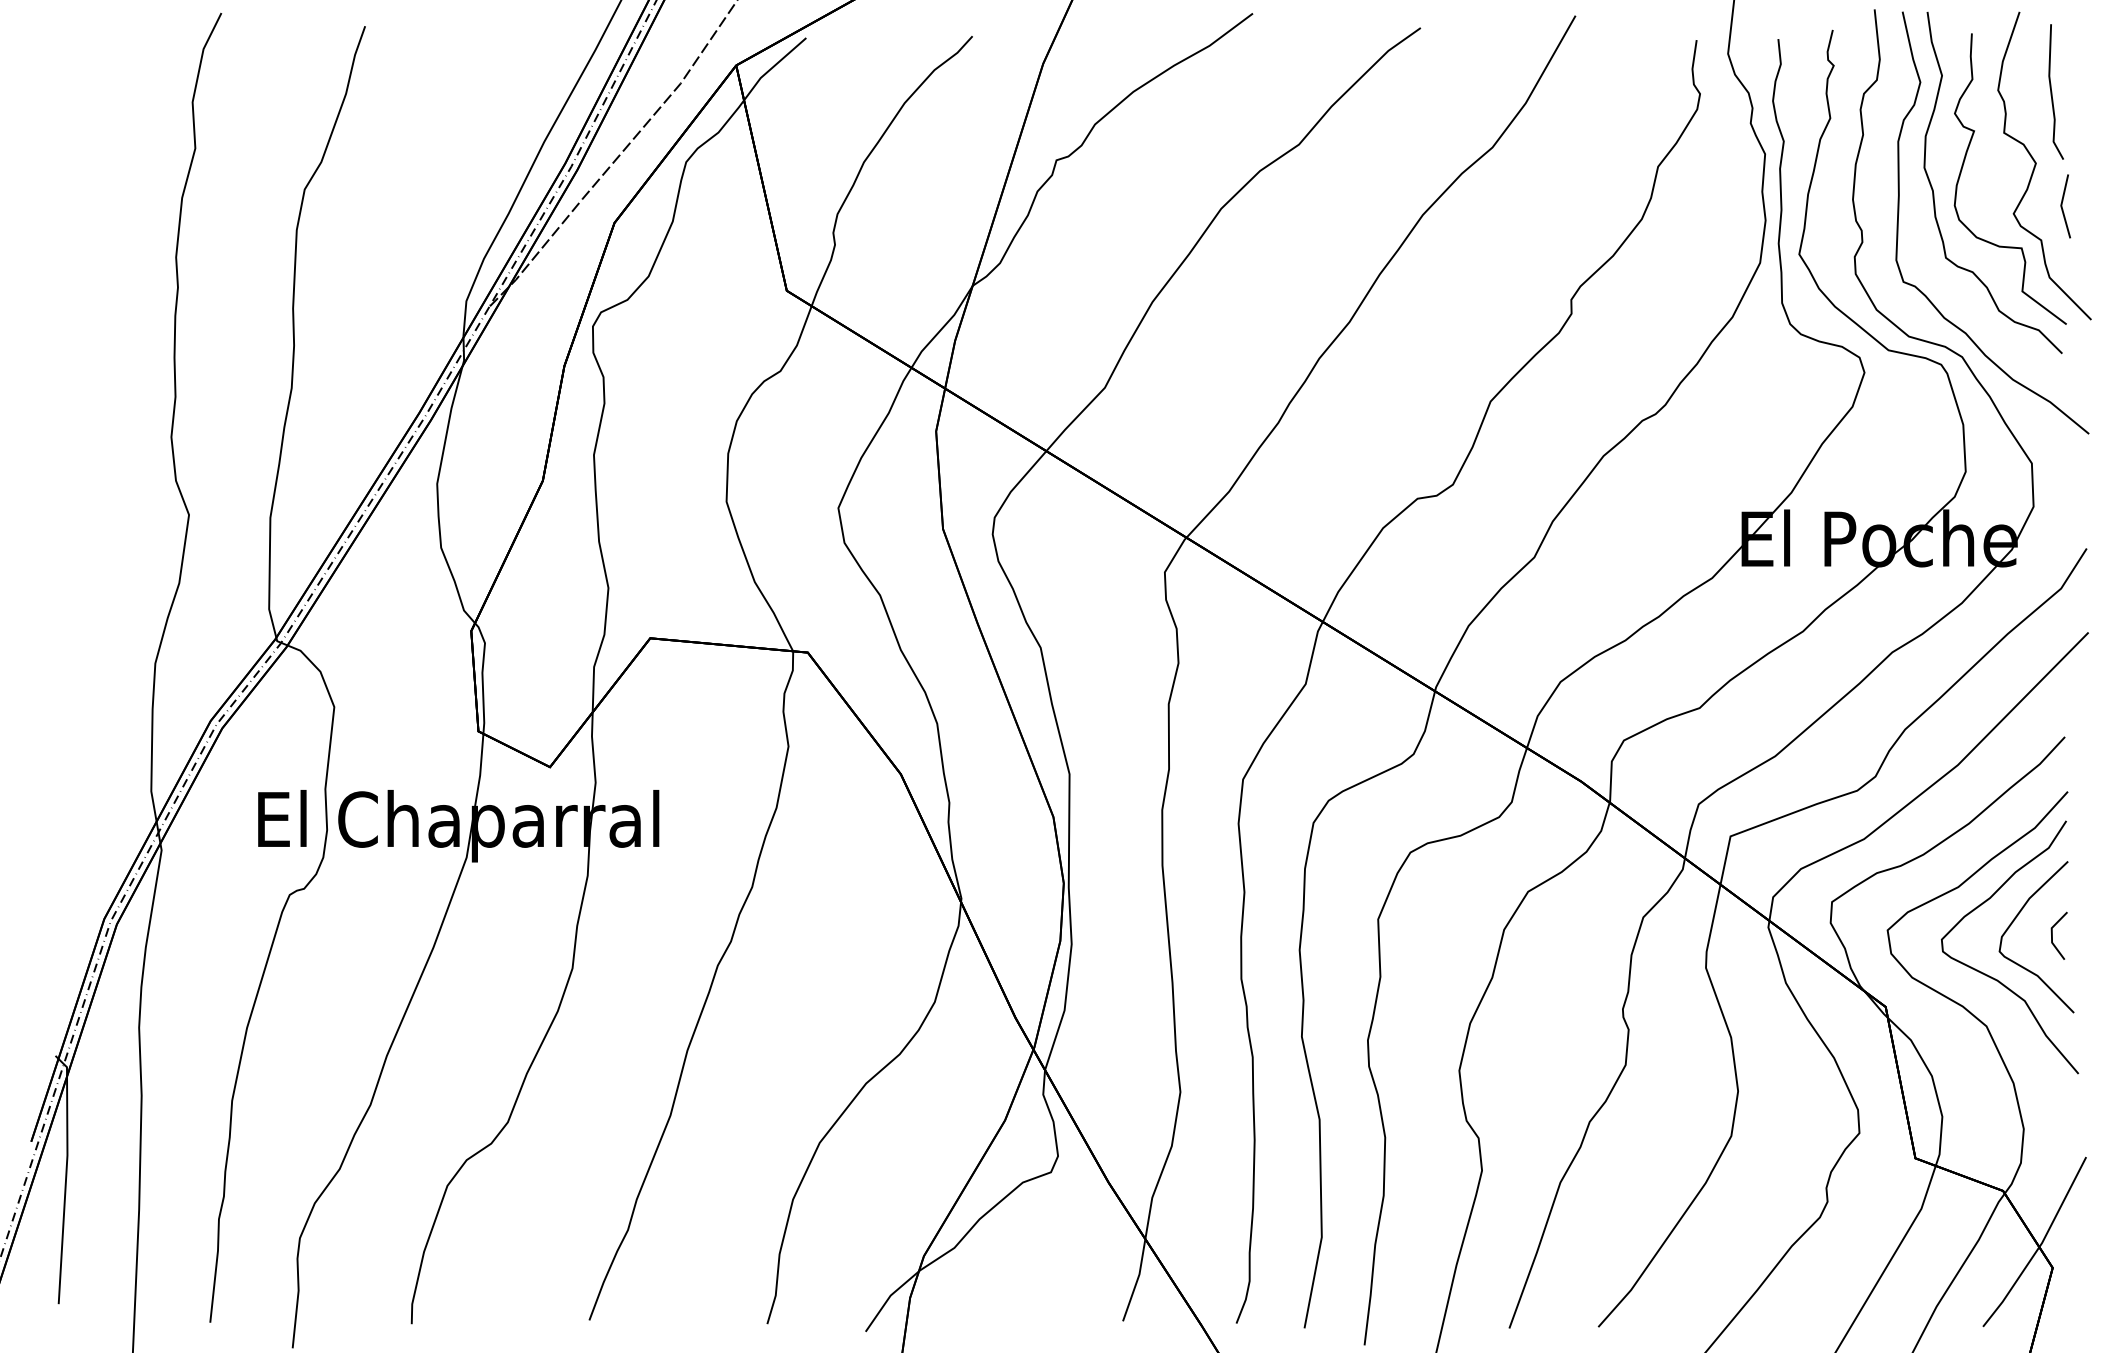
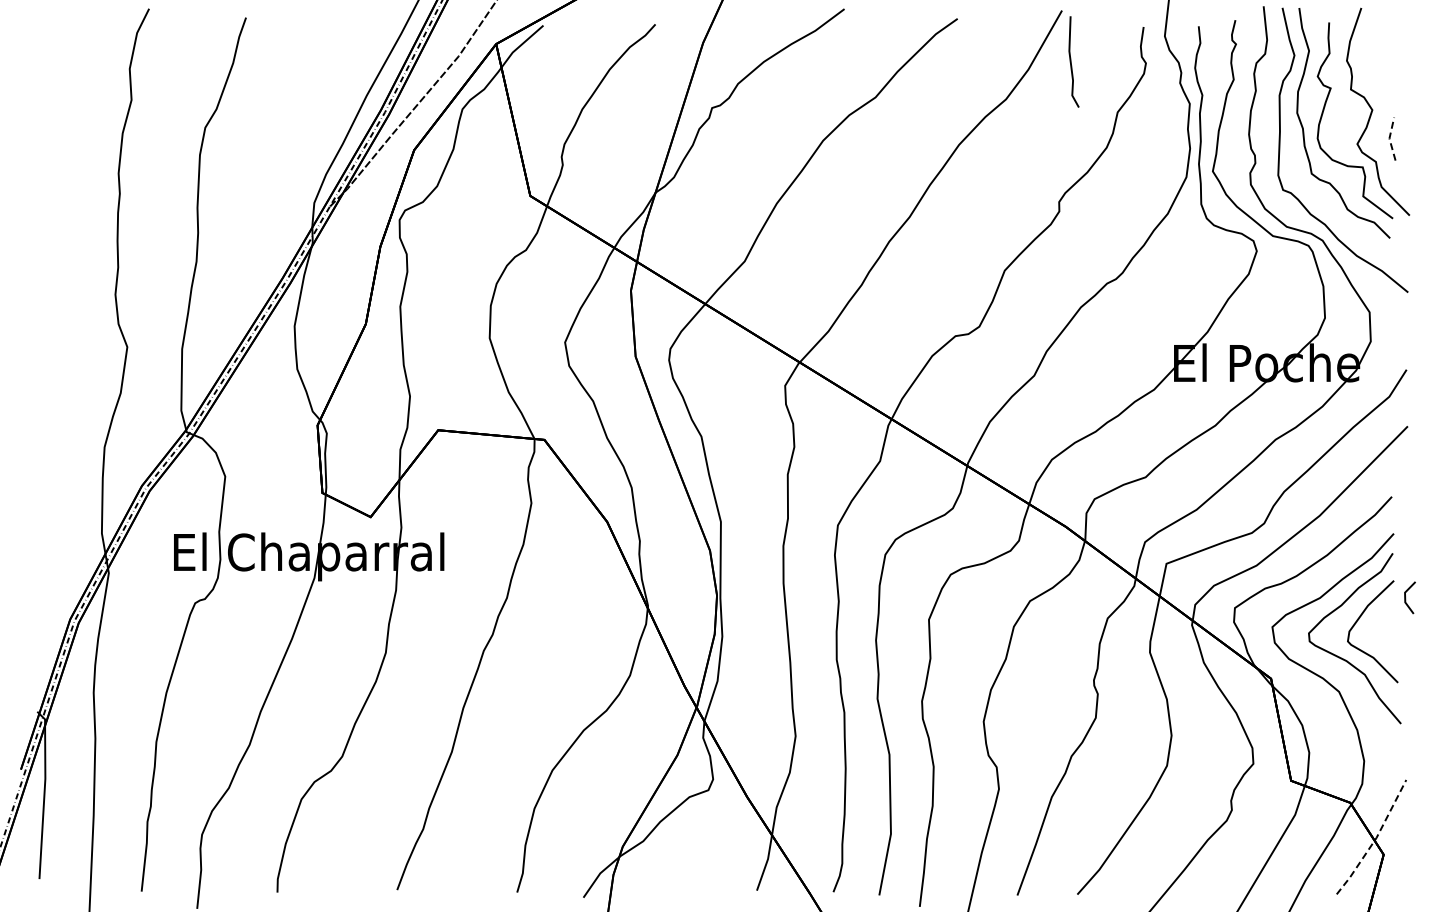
line: (2052, 91) -> (1071, 61), moved
line: (2061, 205) -> (1389, 138), solid -> dashed
line: (2053, 936) -> (1406, 598), moved
line: (2040, 1245) -> (1375, 839), solid -> dashed

